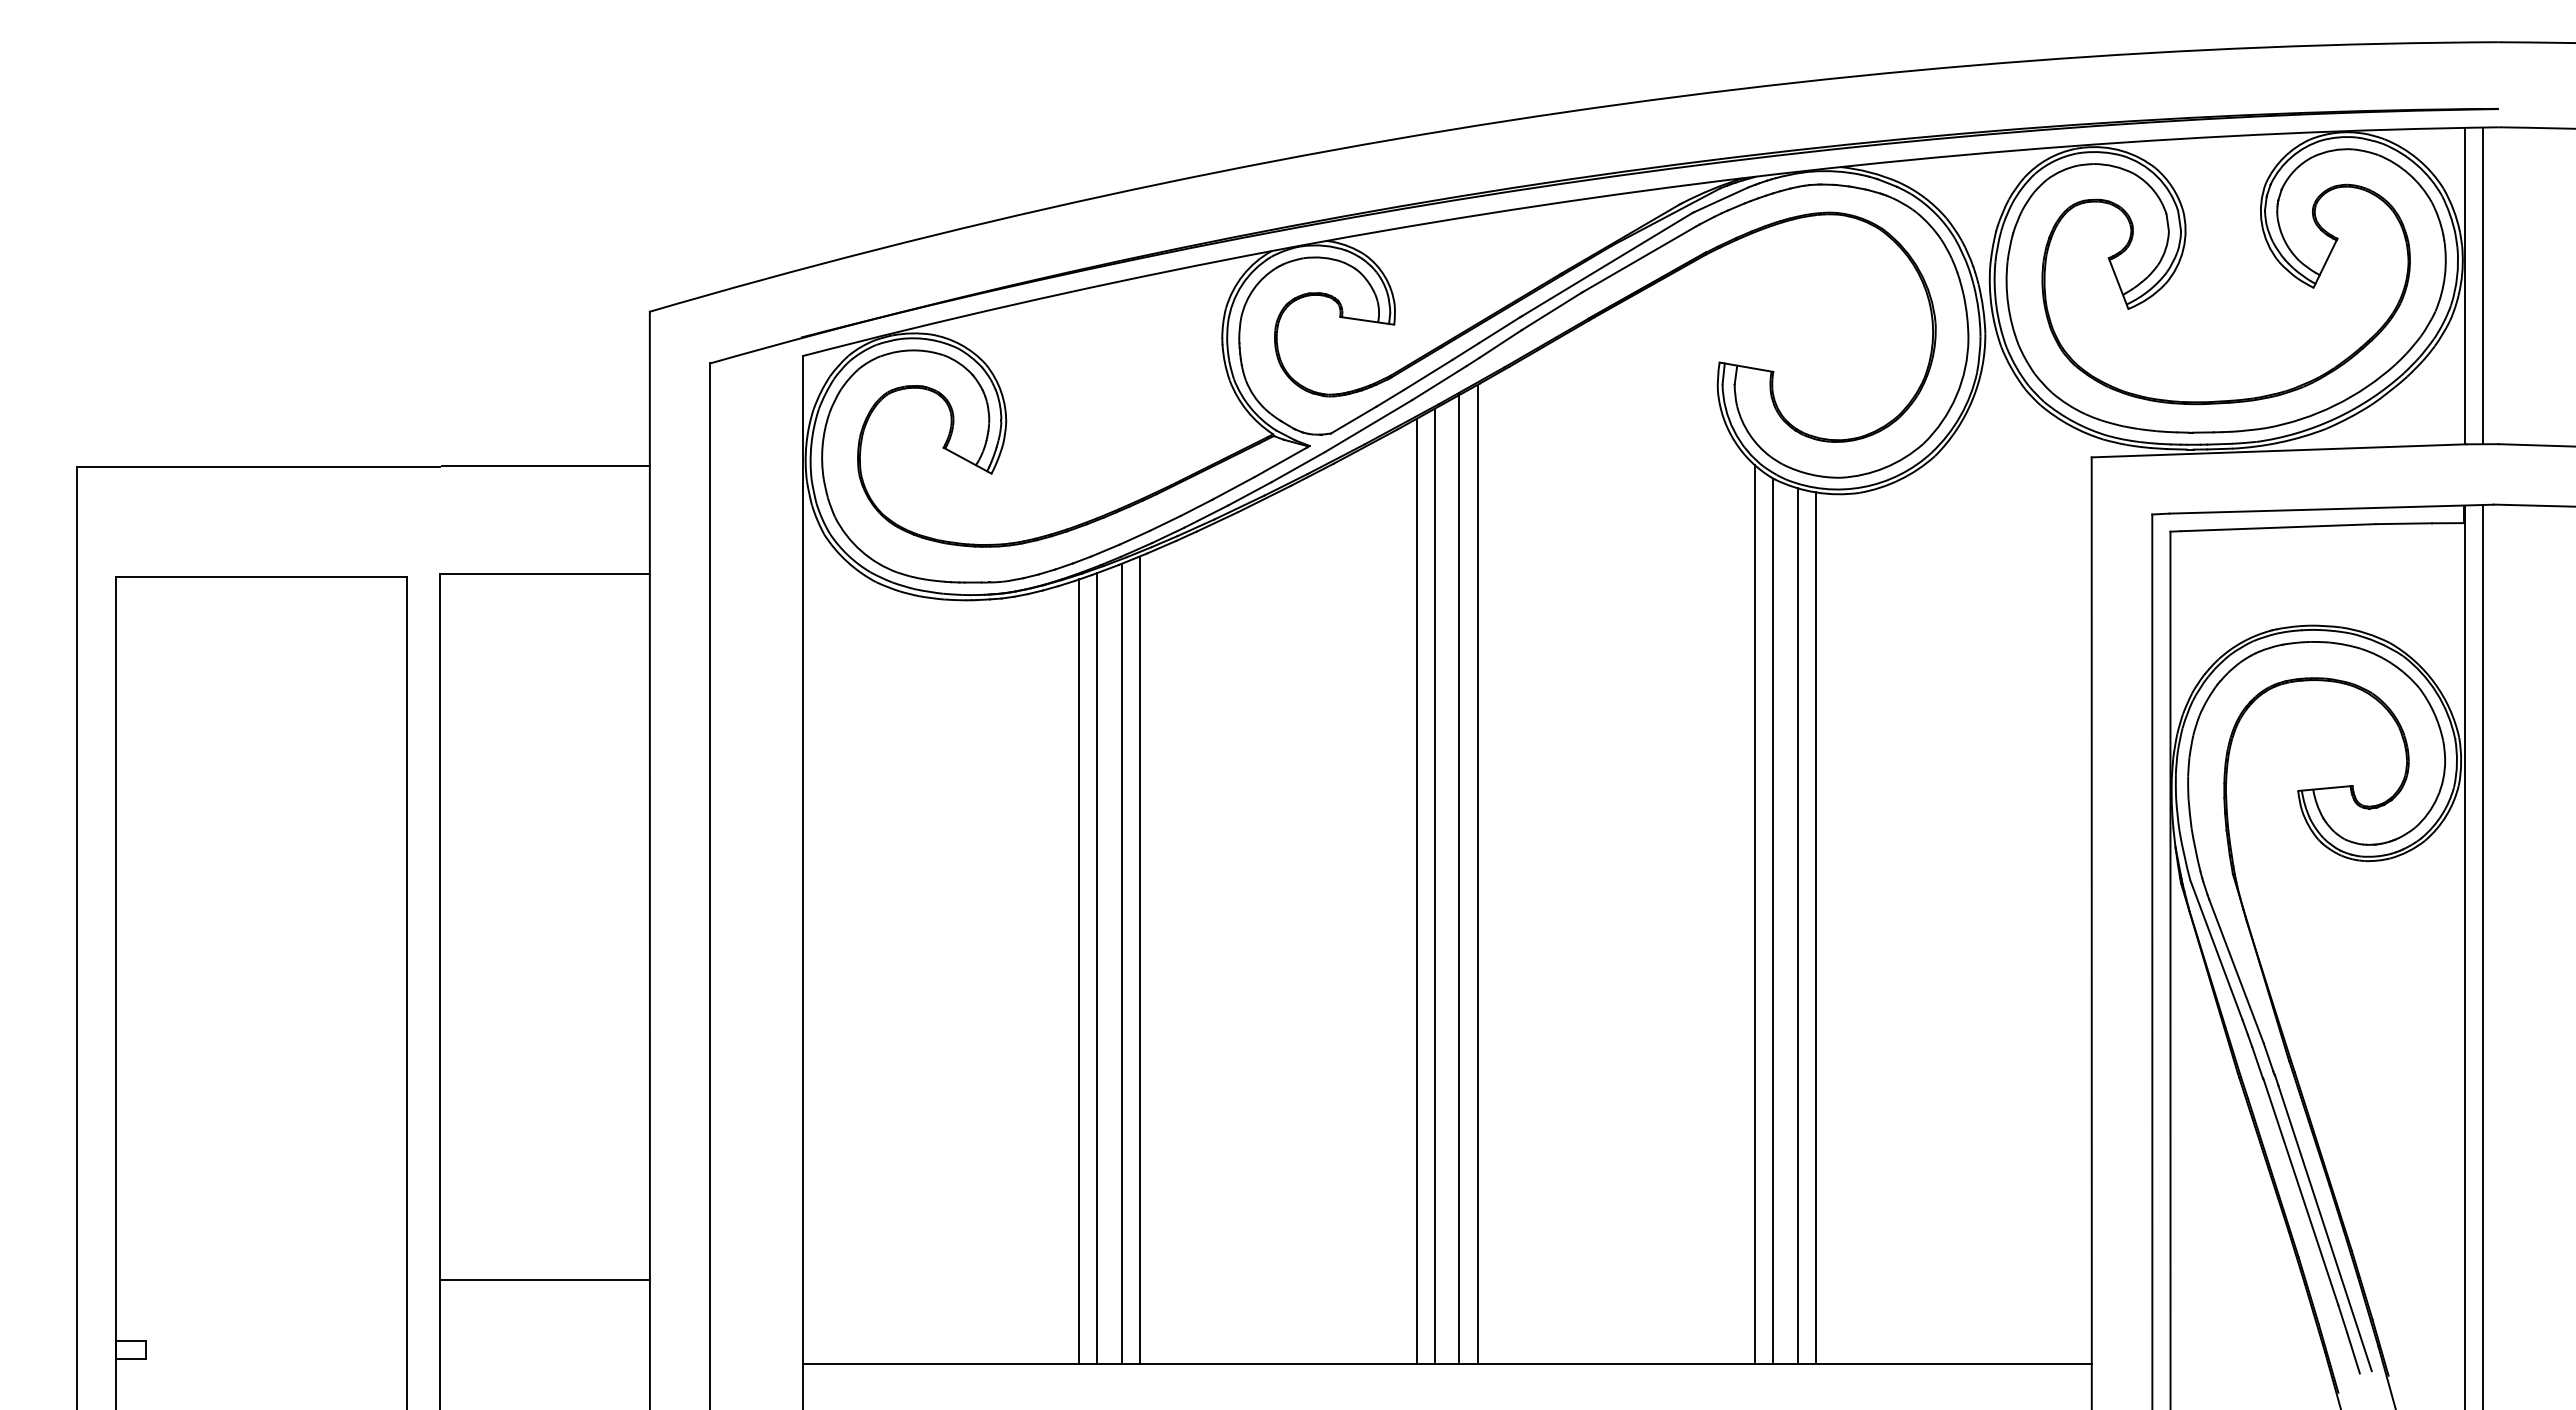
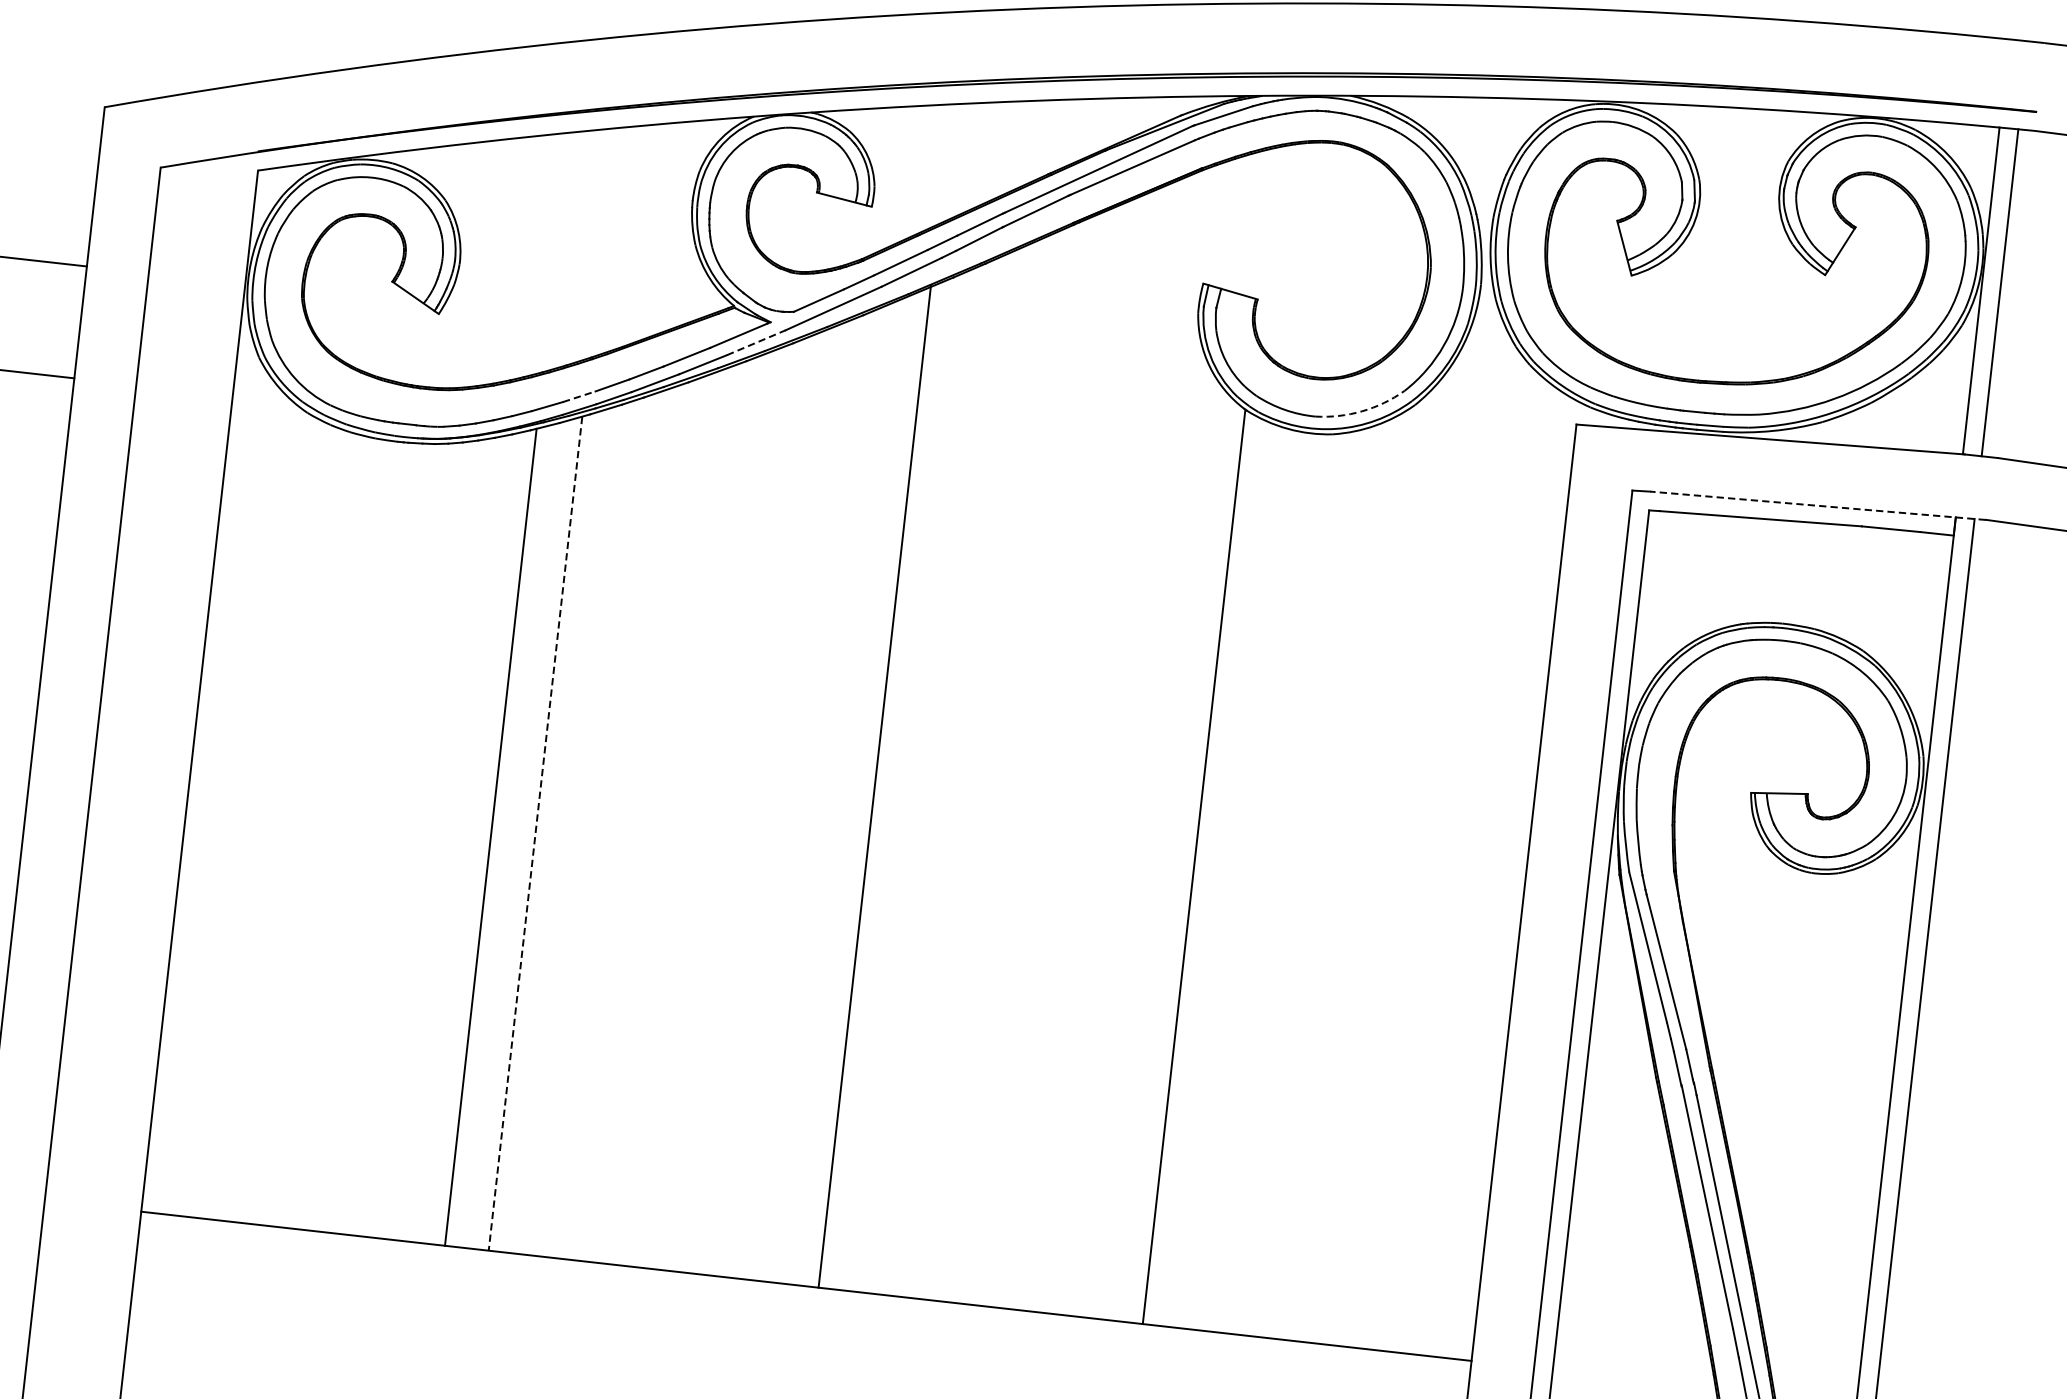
line: (1298, 467) -> (756, 343), solid -> dashed
arc: (1885, 467) -> (1362, 411), solid -> dashed
line: (2330, 509) -> (1817, 506), solid -> dashed
line: (1135, 537) -> (580, 396), solid -> dashed
line: (1477, 874) -> (894, 784), removed
line: (1435, 886) -> (849, 791), removed
line: (1416, 891) -> (829, 794), removed
line: (1755, 914) -> (1176, 857), removed
line: (1797, 926) -> (1218, 874), removed
line: (1815, 928) -> (1236, 878), removed
line: (1139, 960) -> (535, 833), solid -> dashed
line: (1121, 963) -> (516, 834), removed
line: (1079, 971) -> (471, 838), removed

